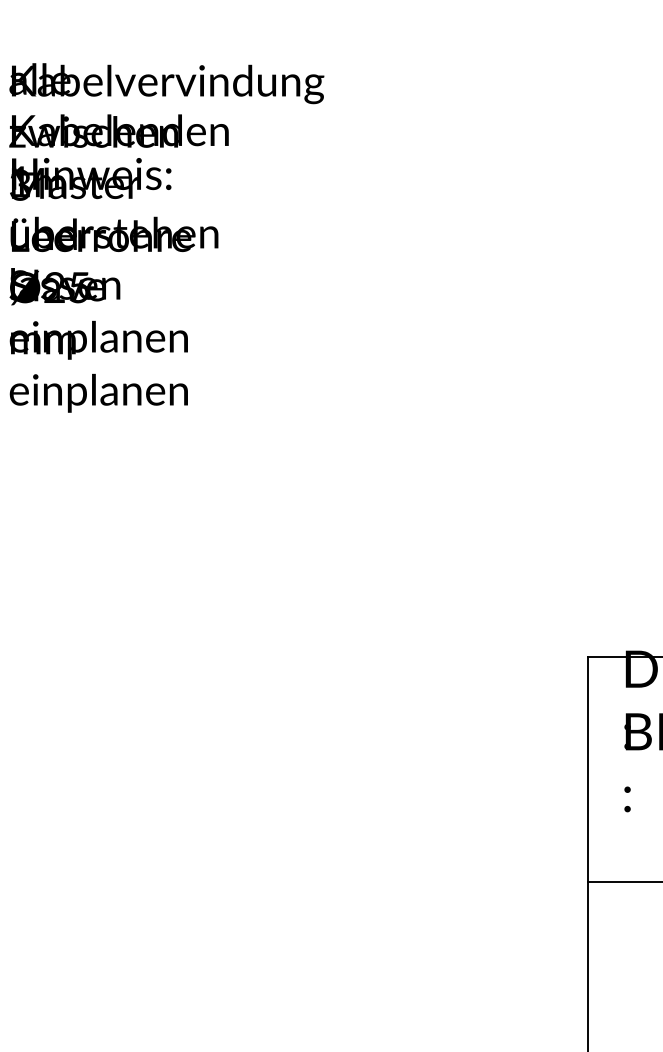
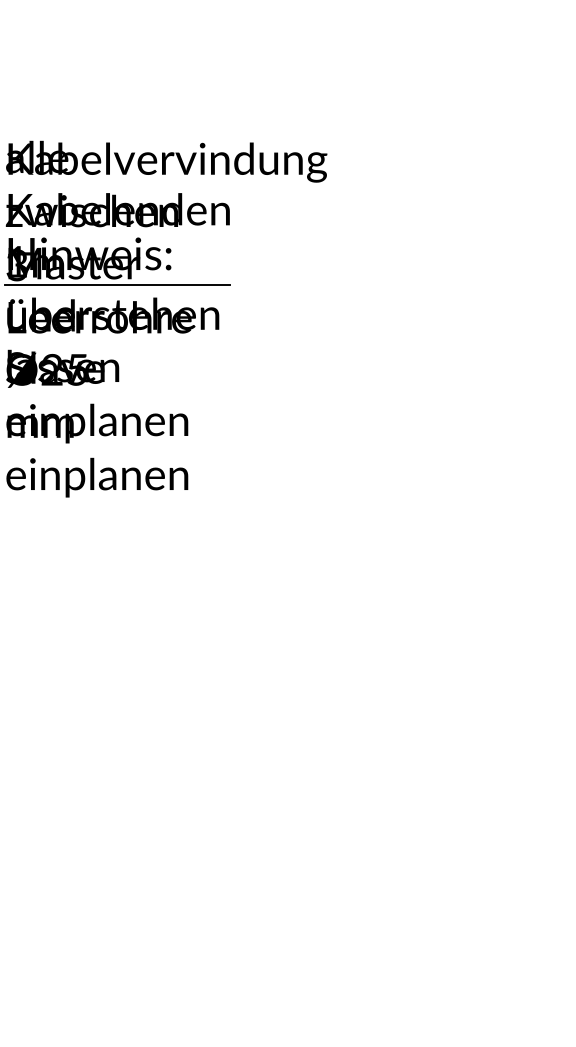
line: (118, 204) -> (117, 285), added

